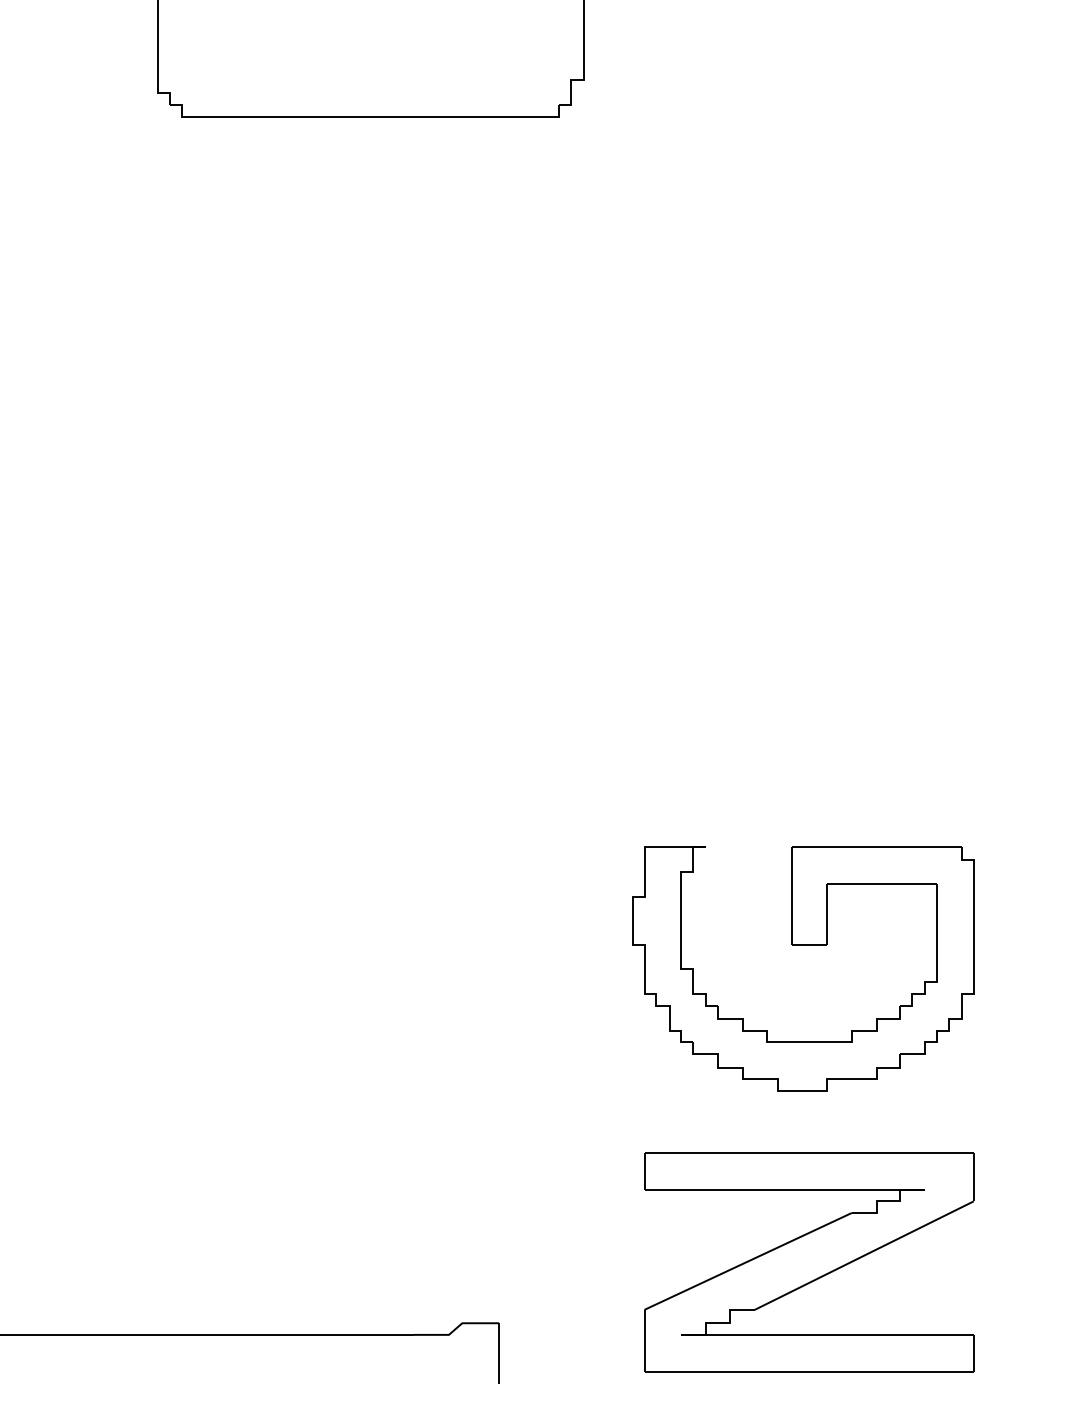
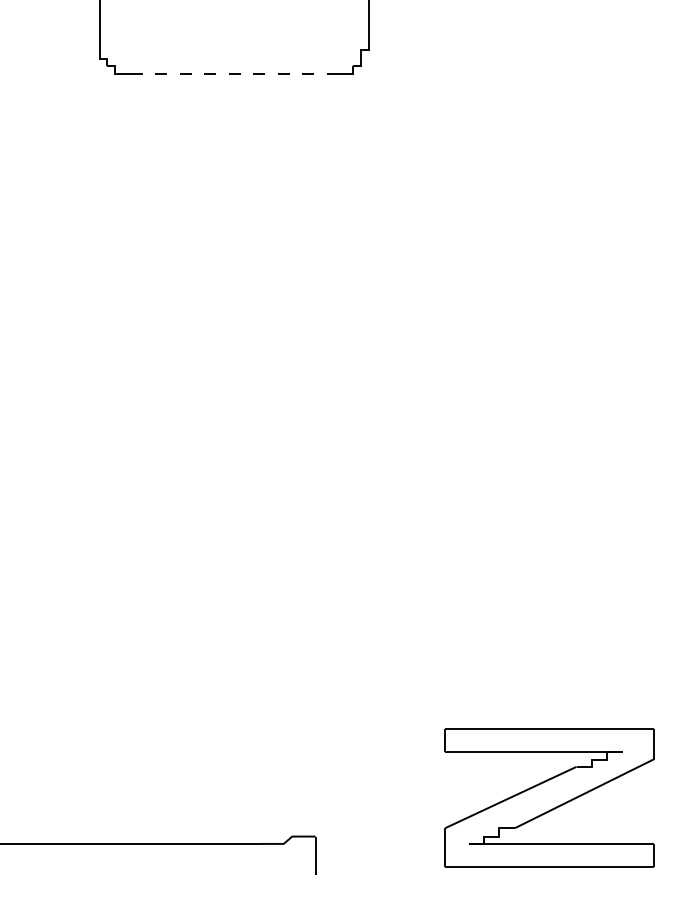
line: (364, 116) -> (230, 73), solid -> dashed
part: (802, 946) -> (507, 598), removed
part: (809, 1261) -> (549, 797), moved

